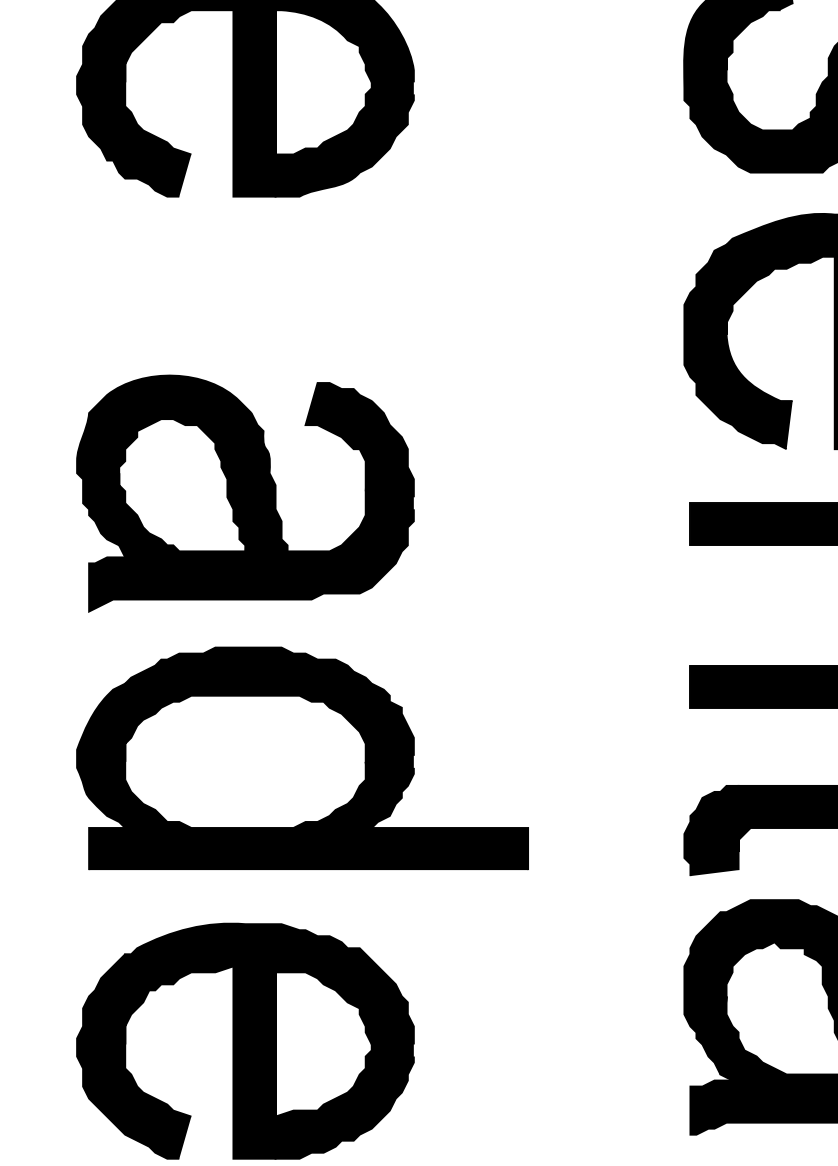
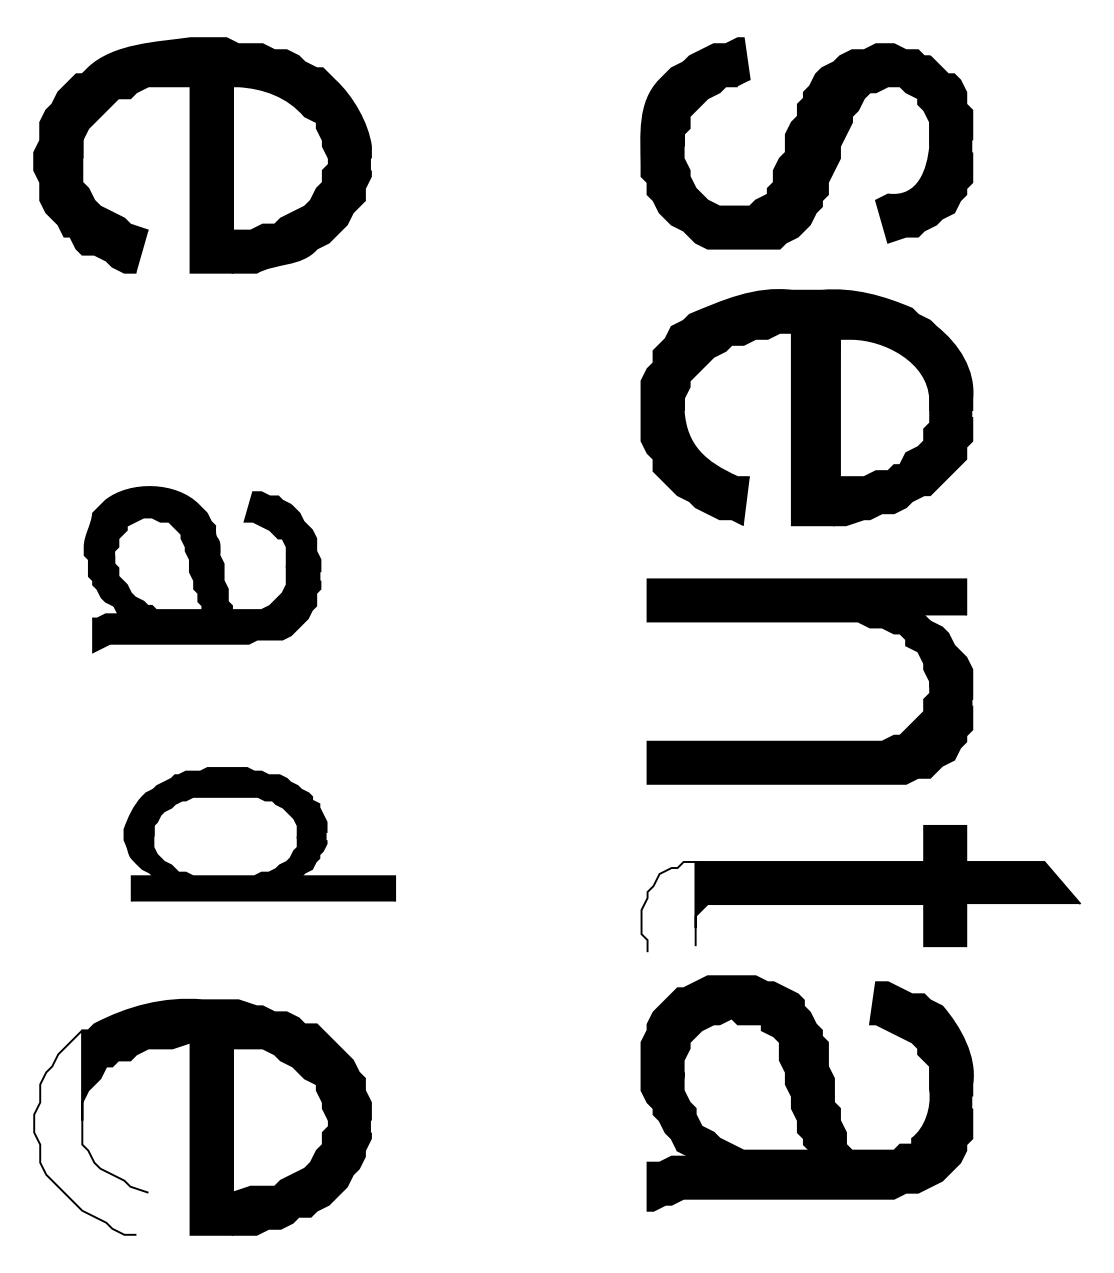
part: (245, 493) -> (202, 569), size x0.7
part: (302, 758) -> (259, 834), size x0.6
fill: (711, 830) -> (668, 906), removed
fill: (134, 1056) -> (91, 1132), removed

